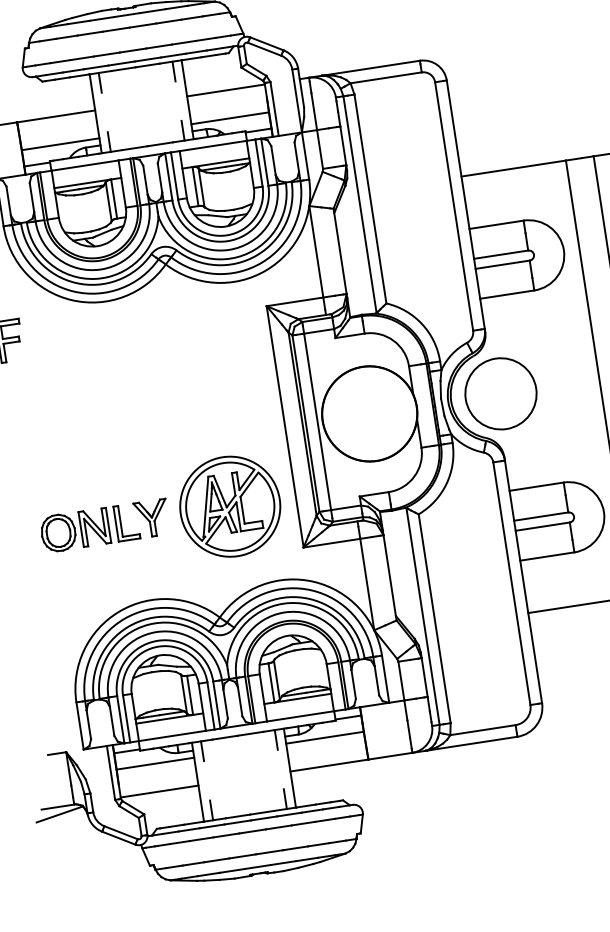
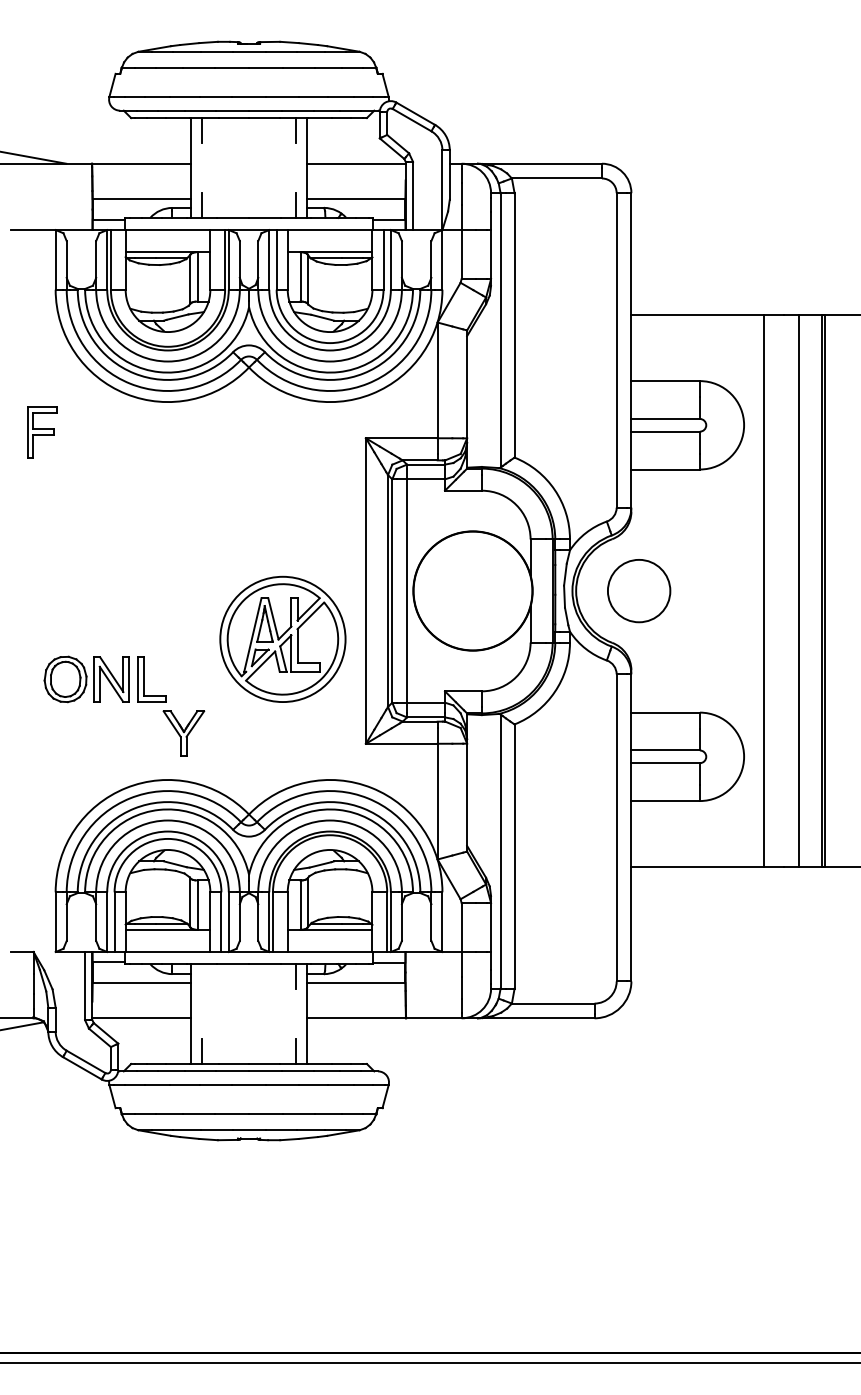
circle: (500, 393) -> (638, 590), size x0.7
part: (229, 506) -> (282, 638), moved
part: (151, 518) -> (183, 733), moved
line: (202, 751) -> (202, 976), removed

